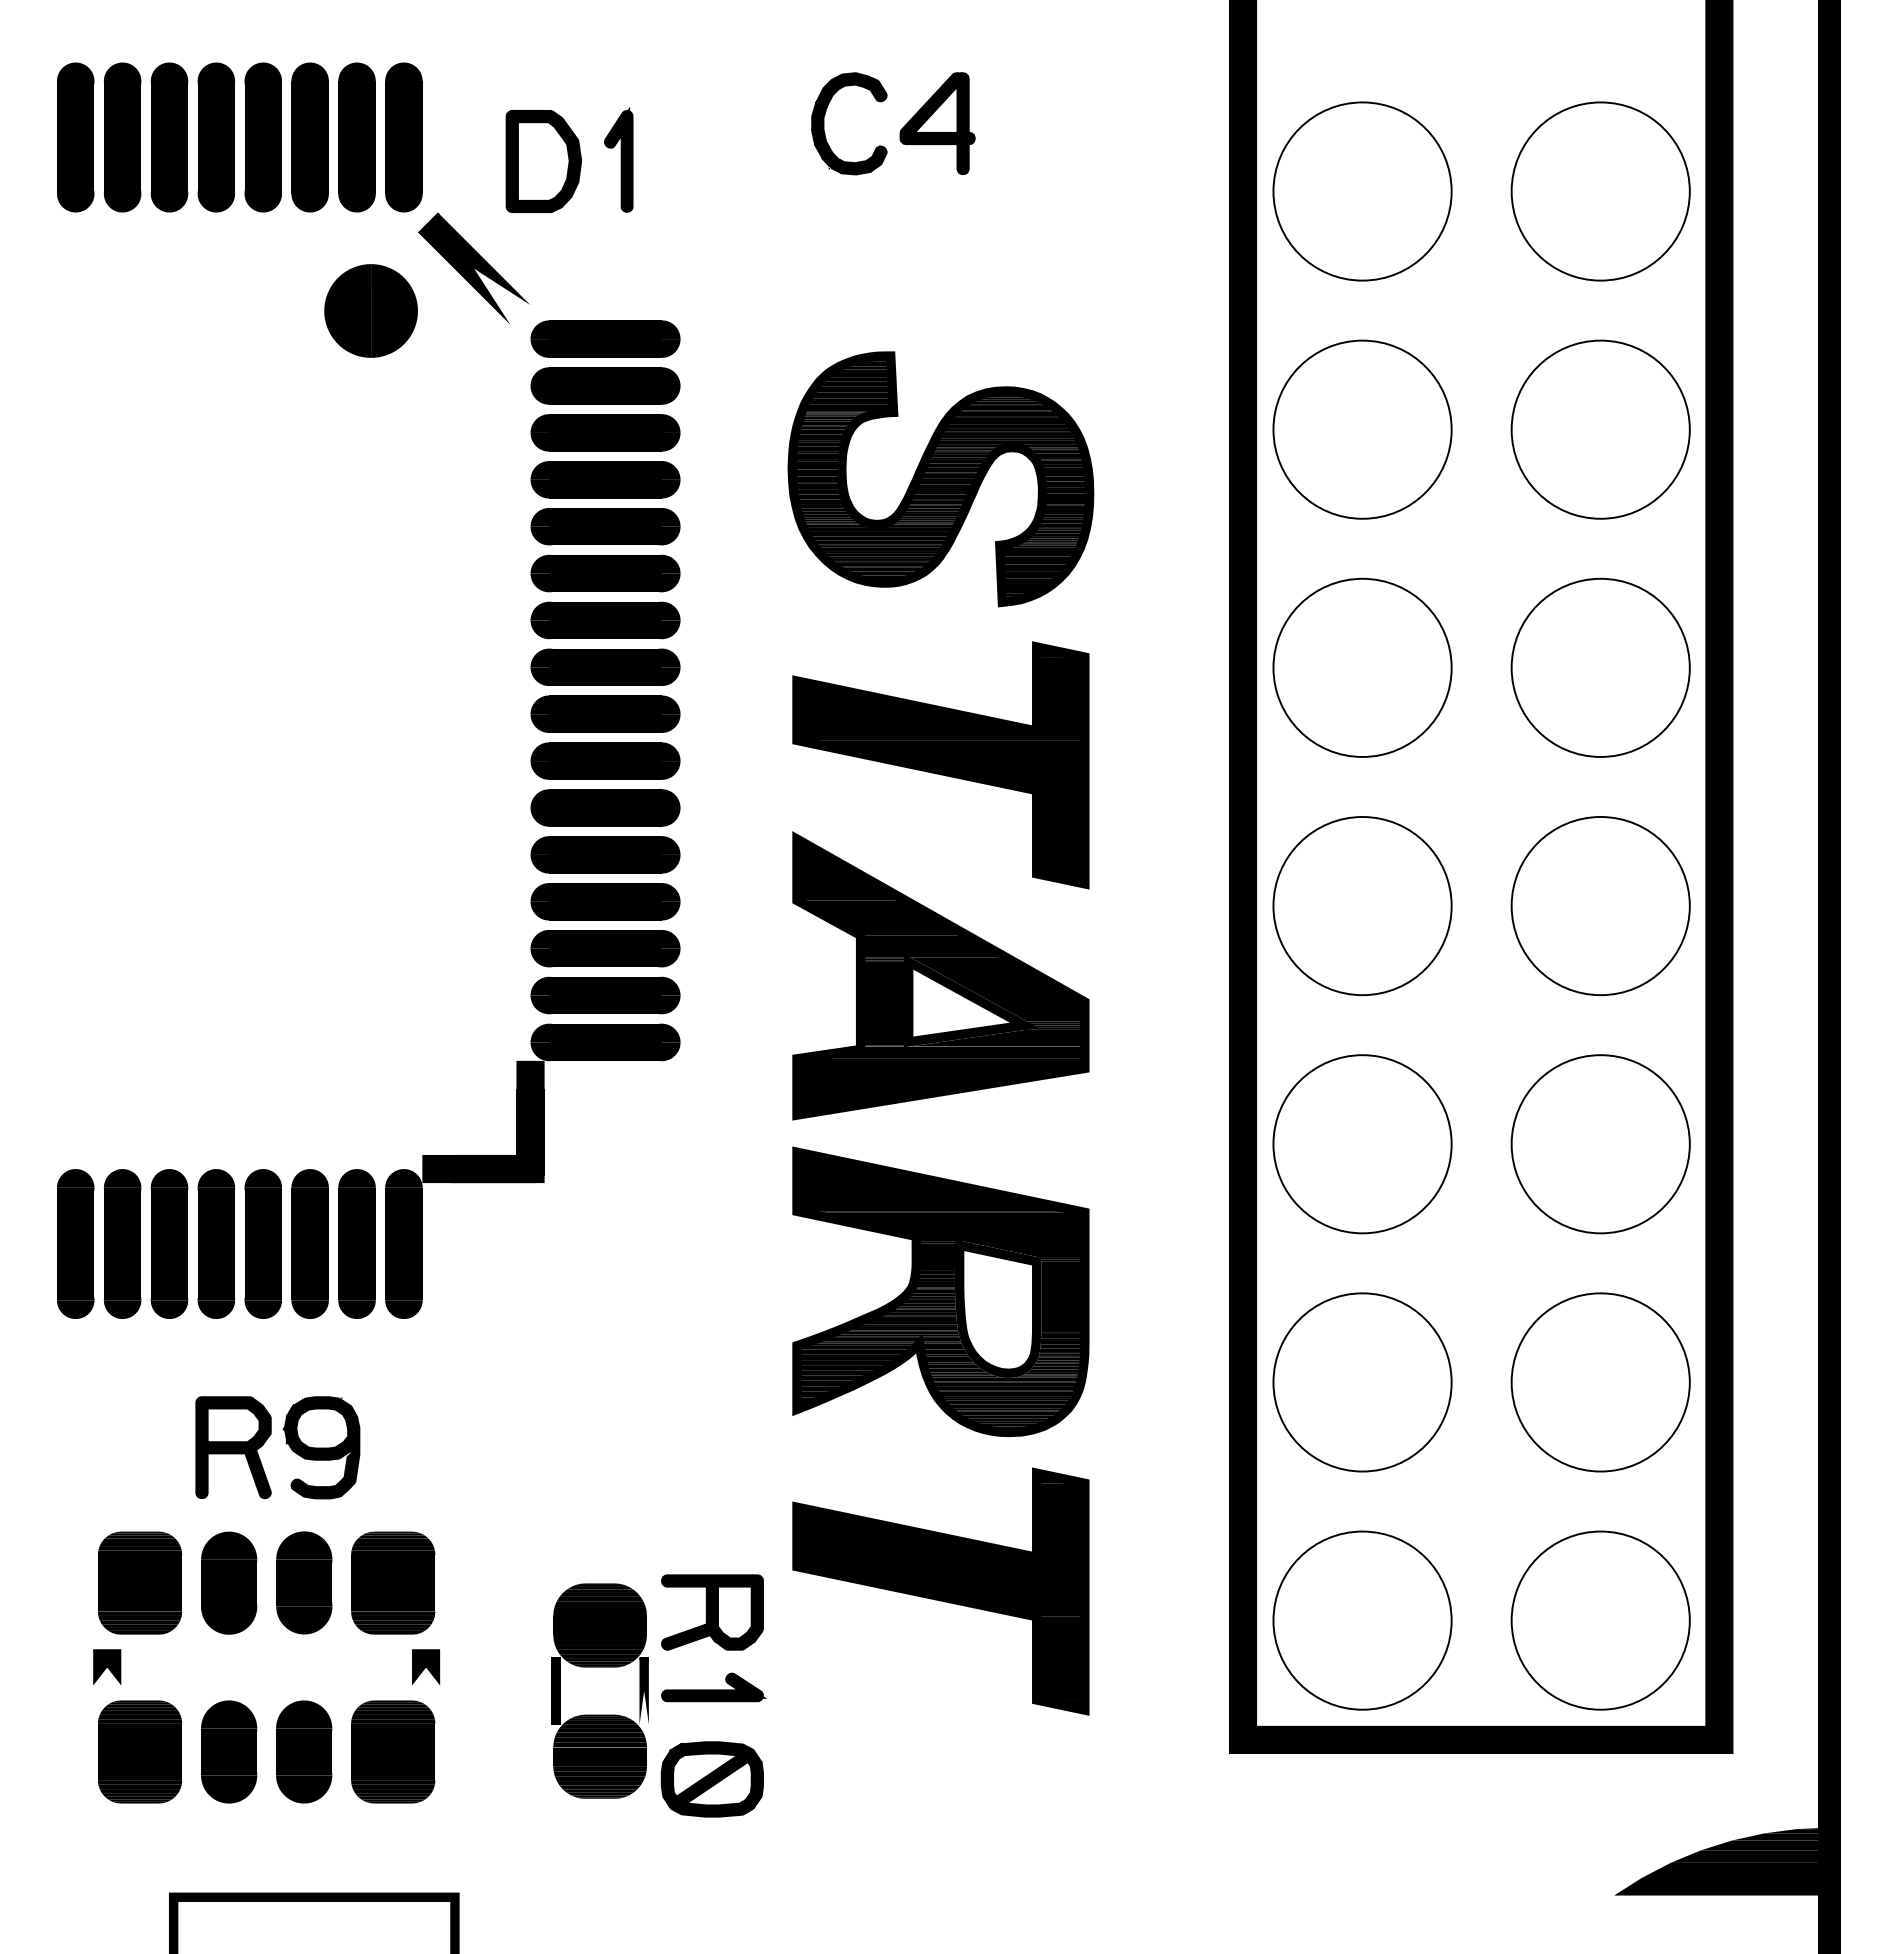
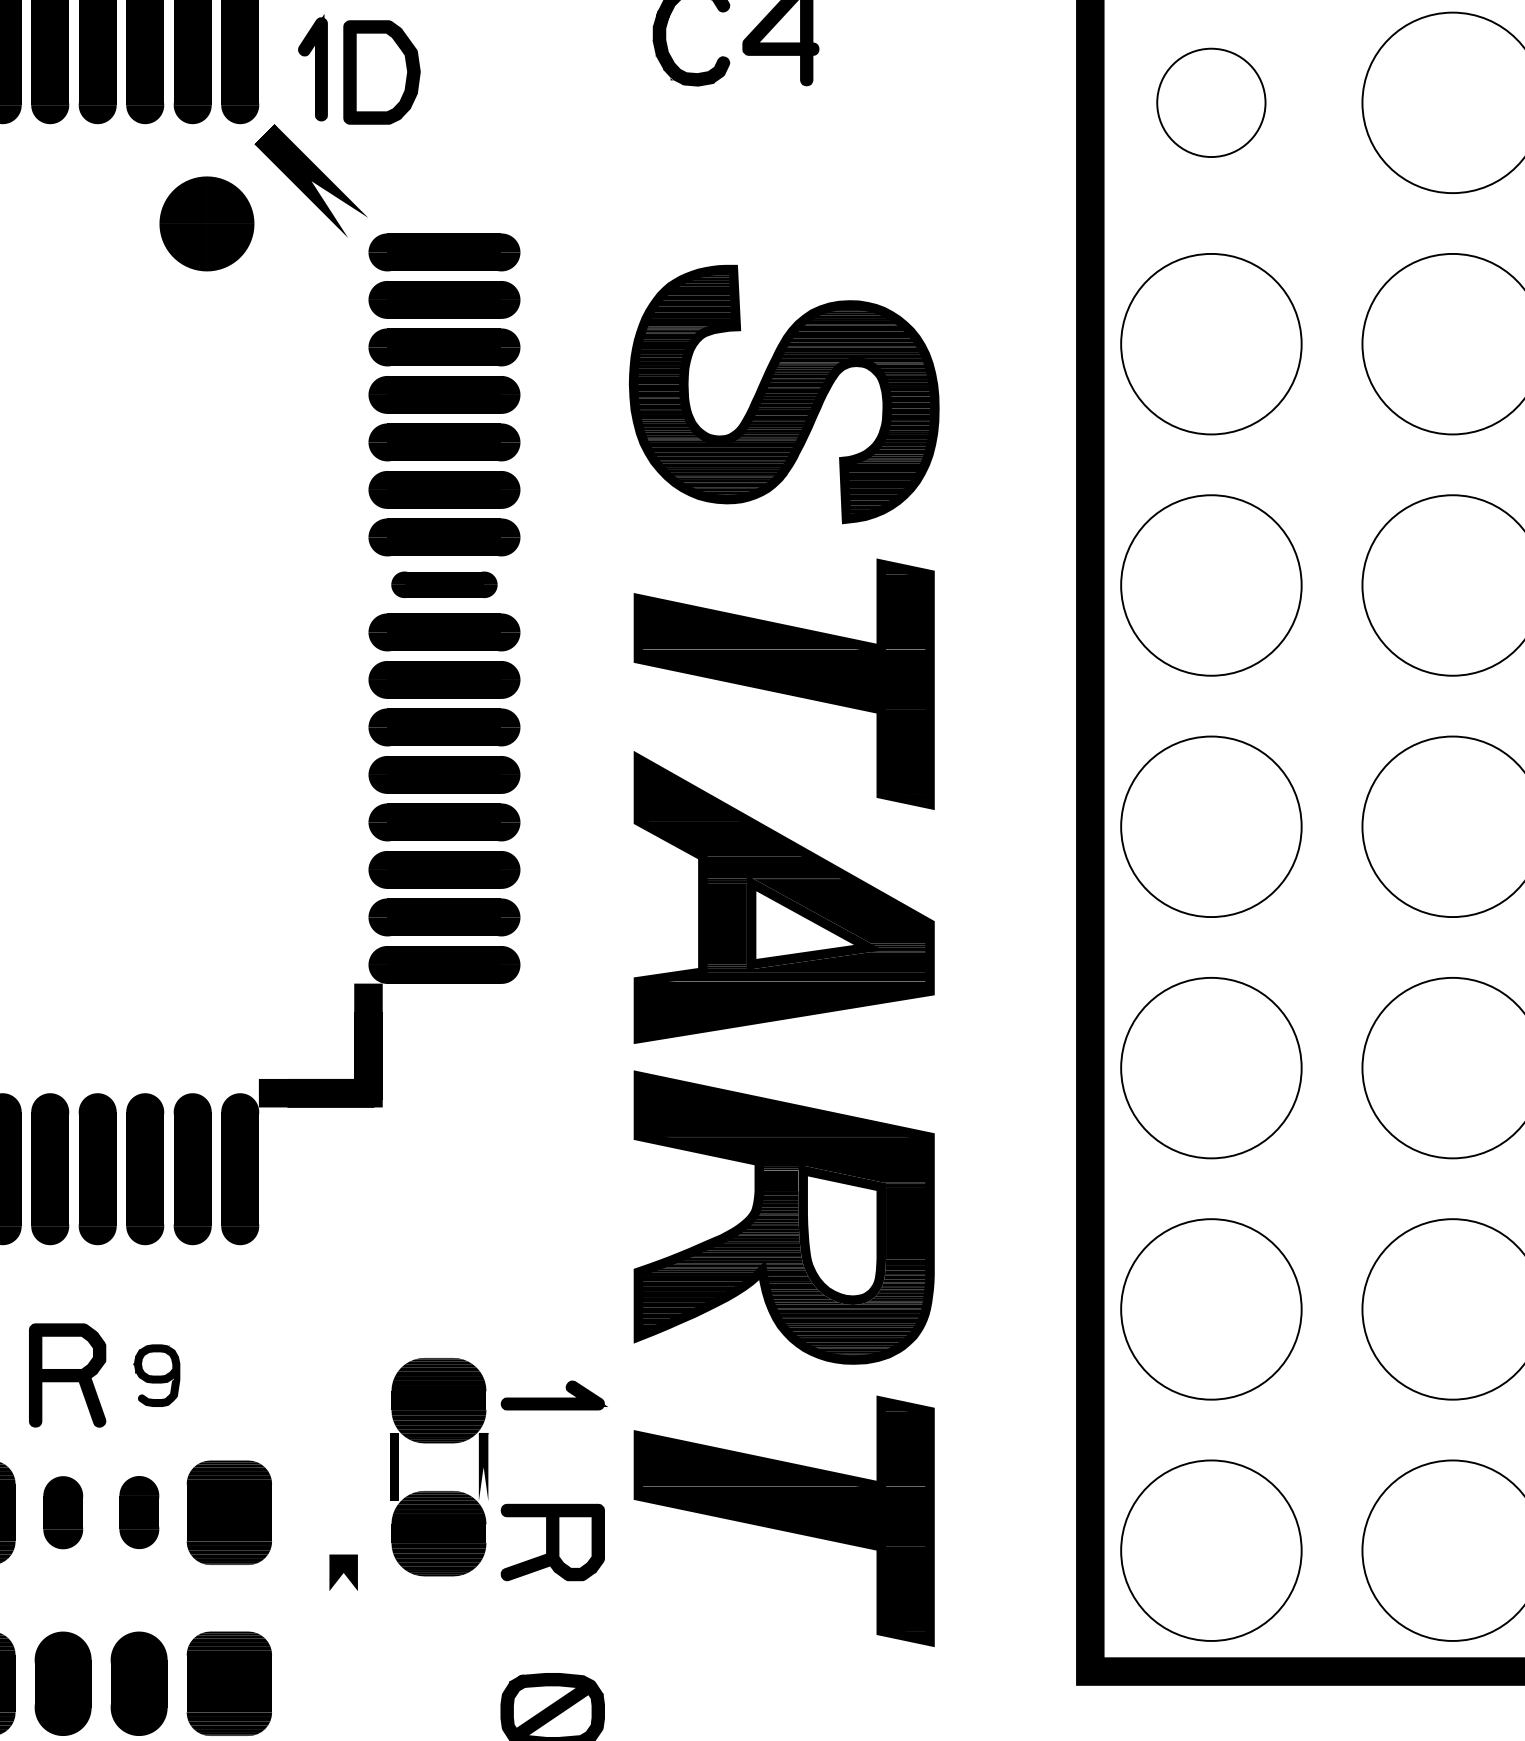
part: (618, 159) -> (312, 67), moved
part: (1362, 191) -> (1211, 102), size x0.6
part: (605, 666) -> (444, 584), size x0.7
part: (321, 1447) -> (156, 1375), size x0.6
part: (229, 1582) -> (63, 1512), size x0.7
part: (304, 1582) -> (139, 1512), size x0.7
part: (426, 1667) -> (344, 1572), moved
part: (599, 1667) -> (438, 1443), moved
part: (713, 1687) -> (553, 1395), moved

